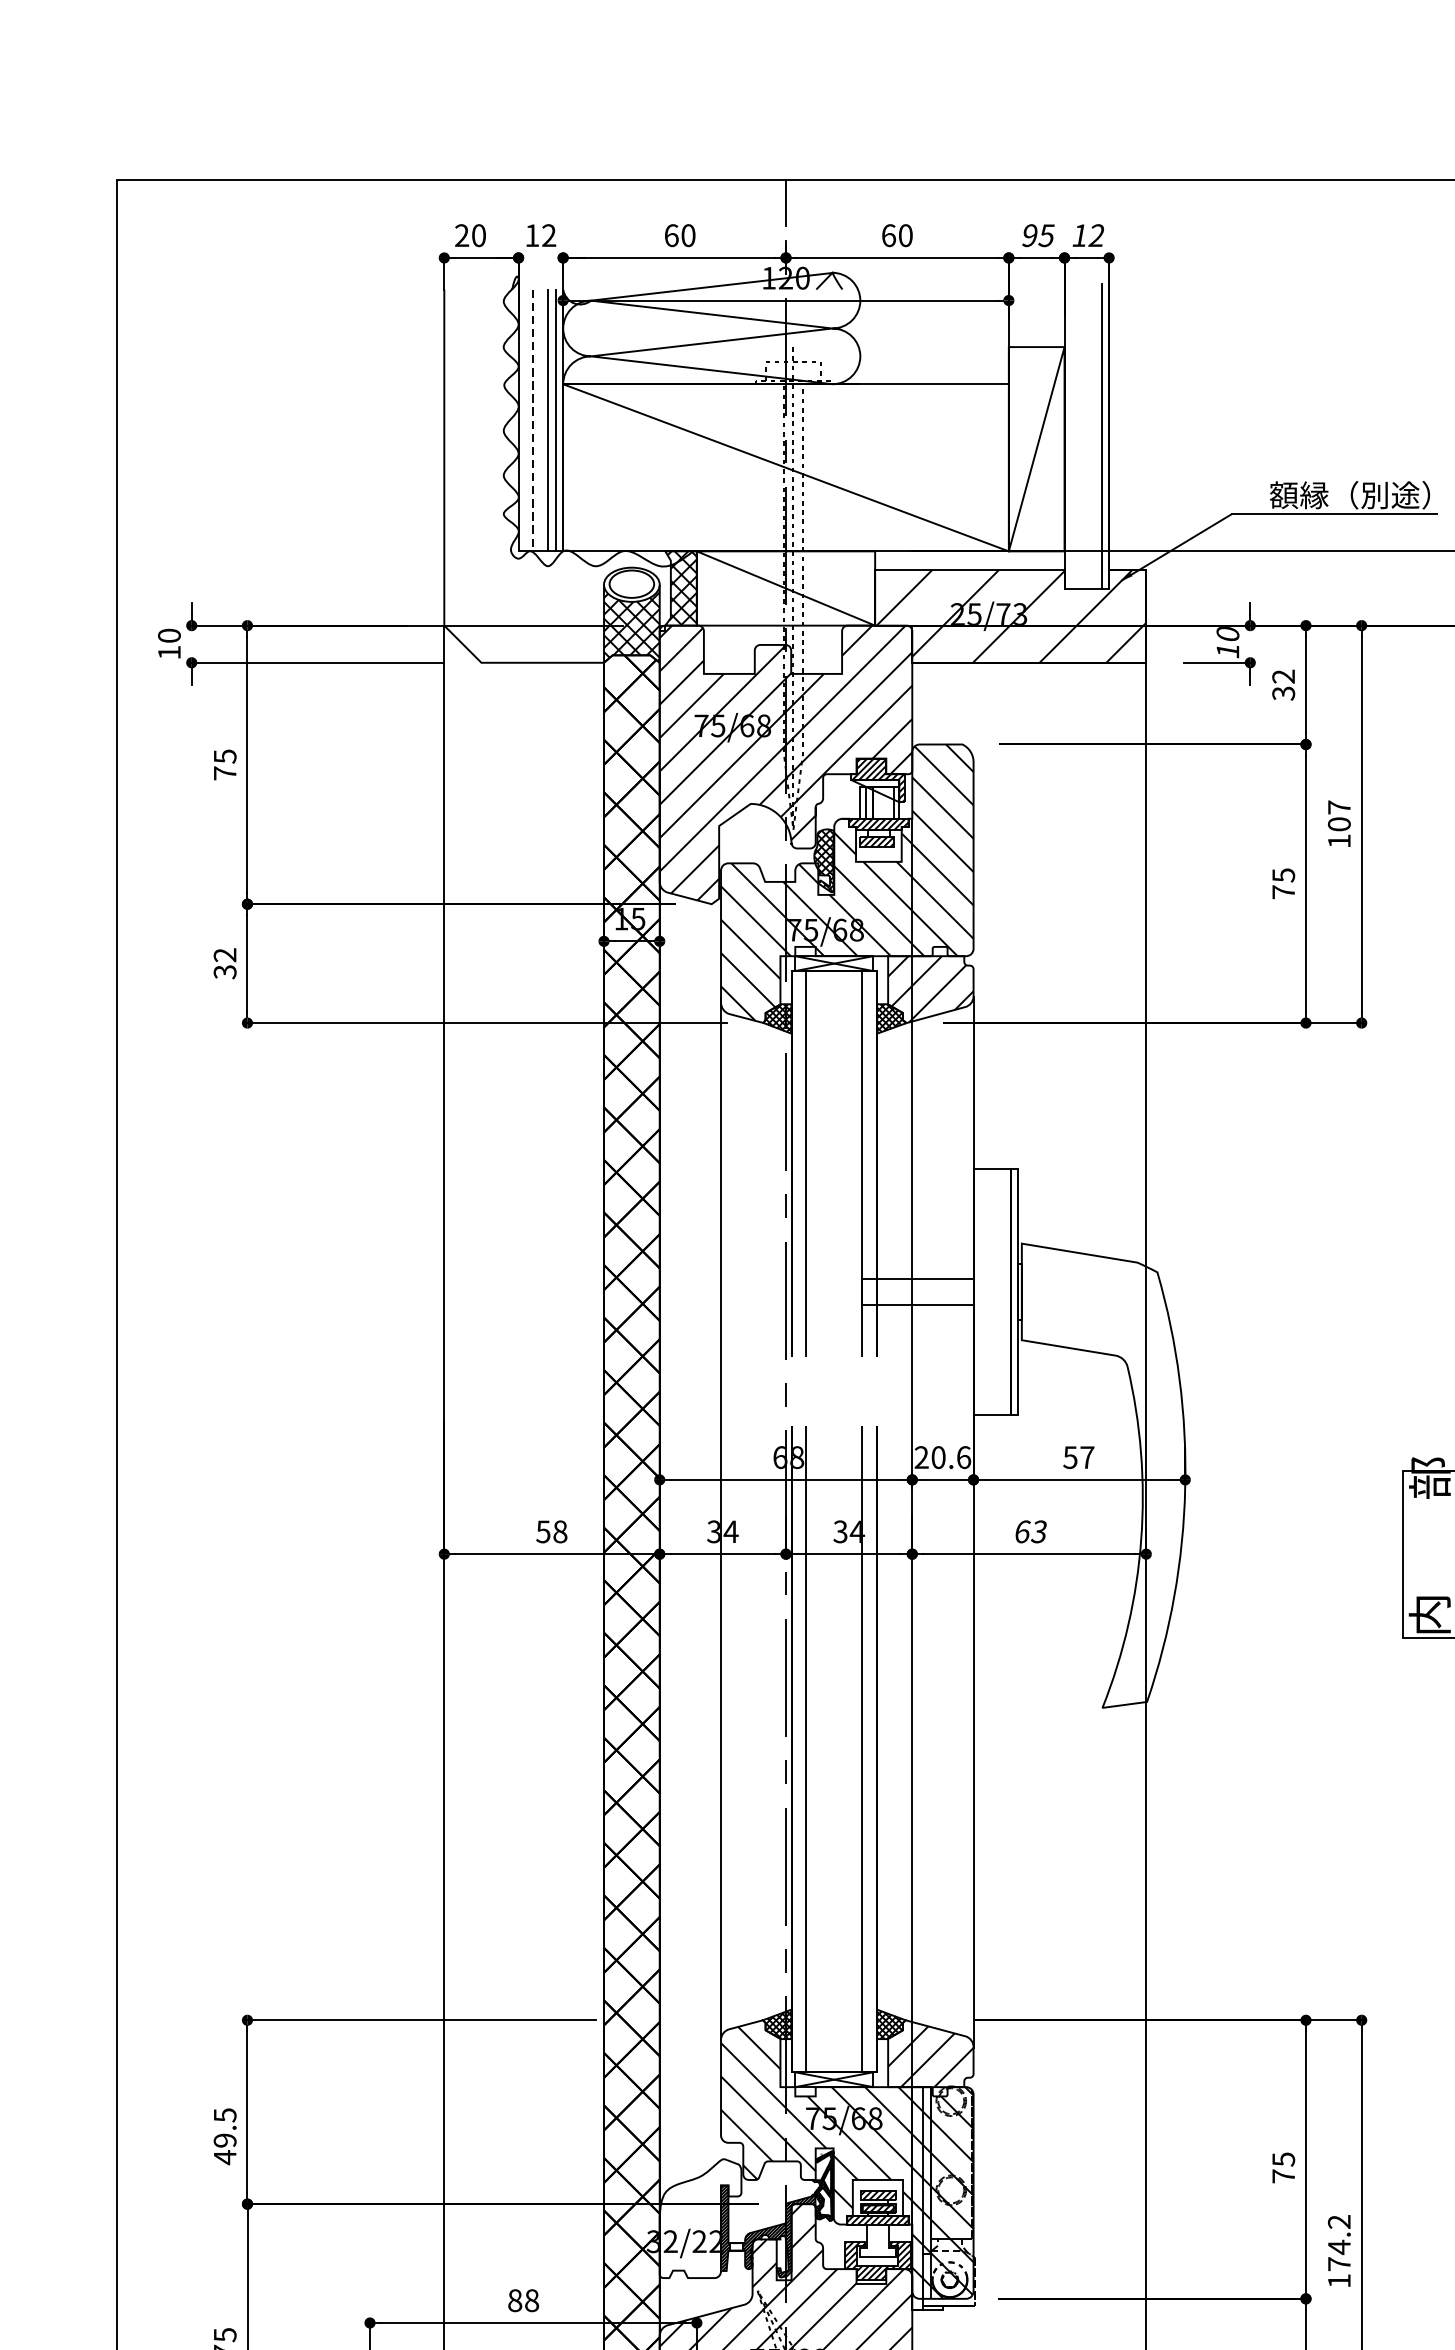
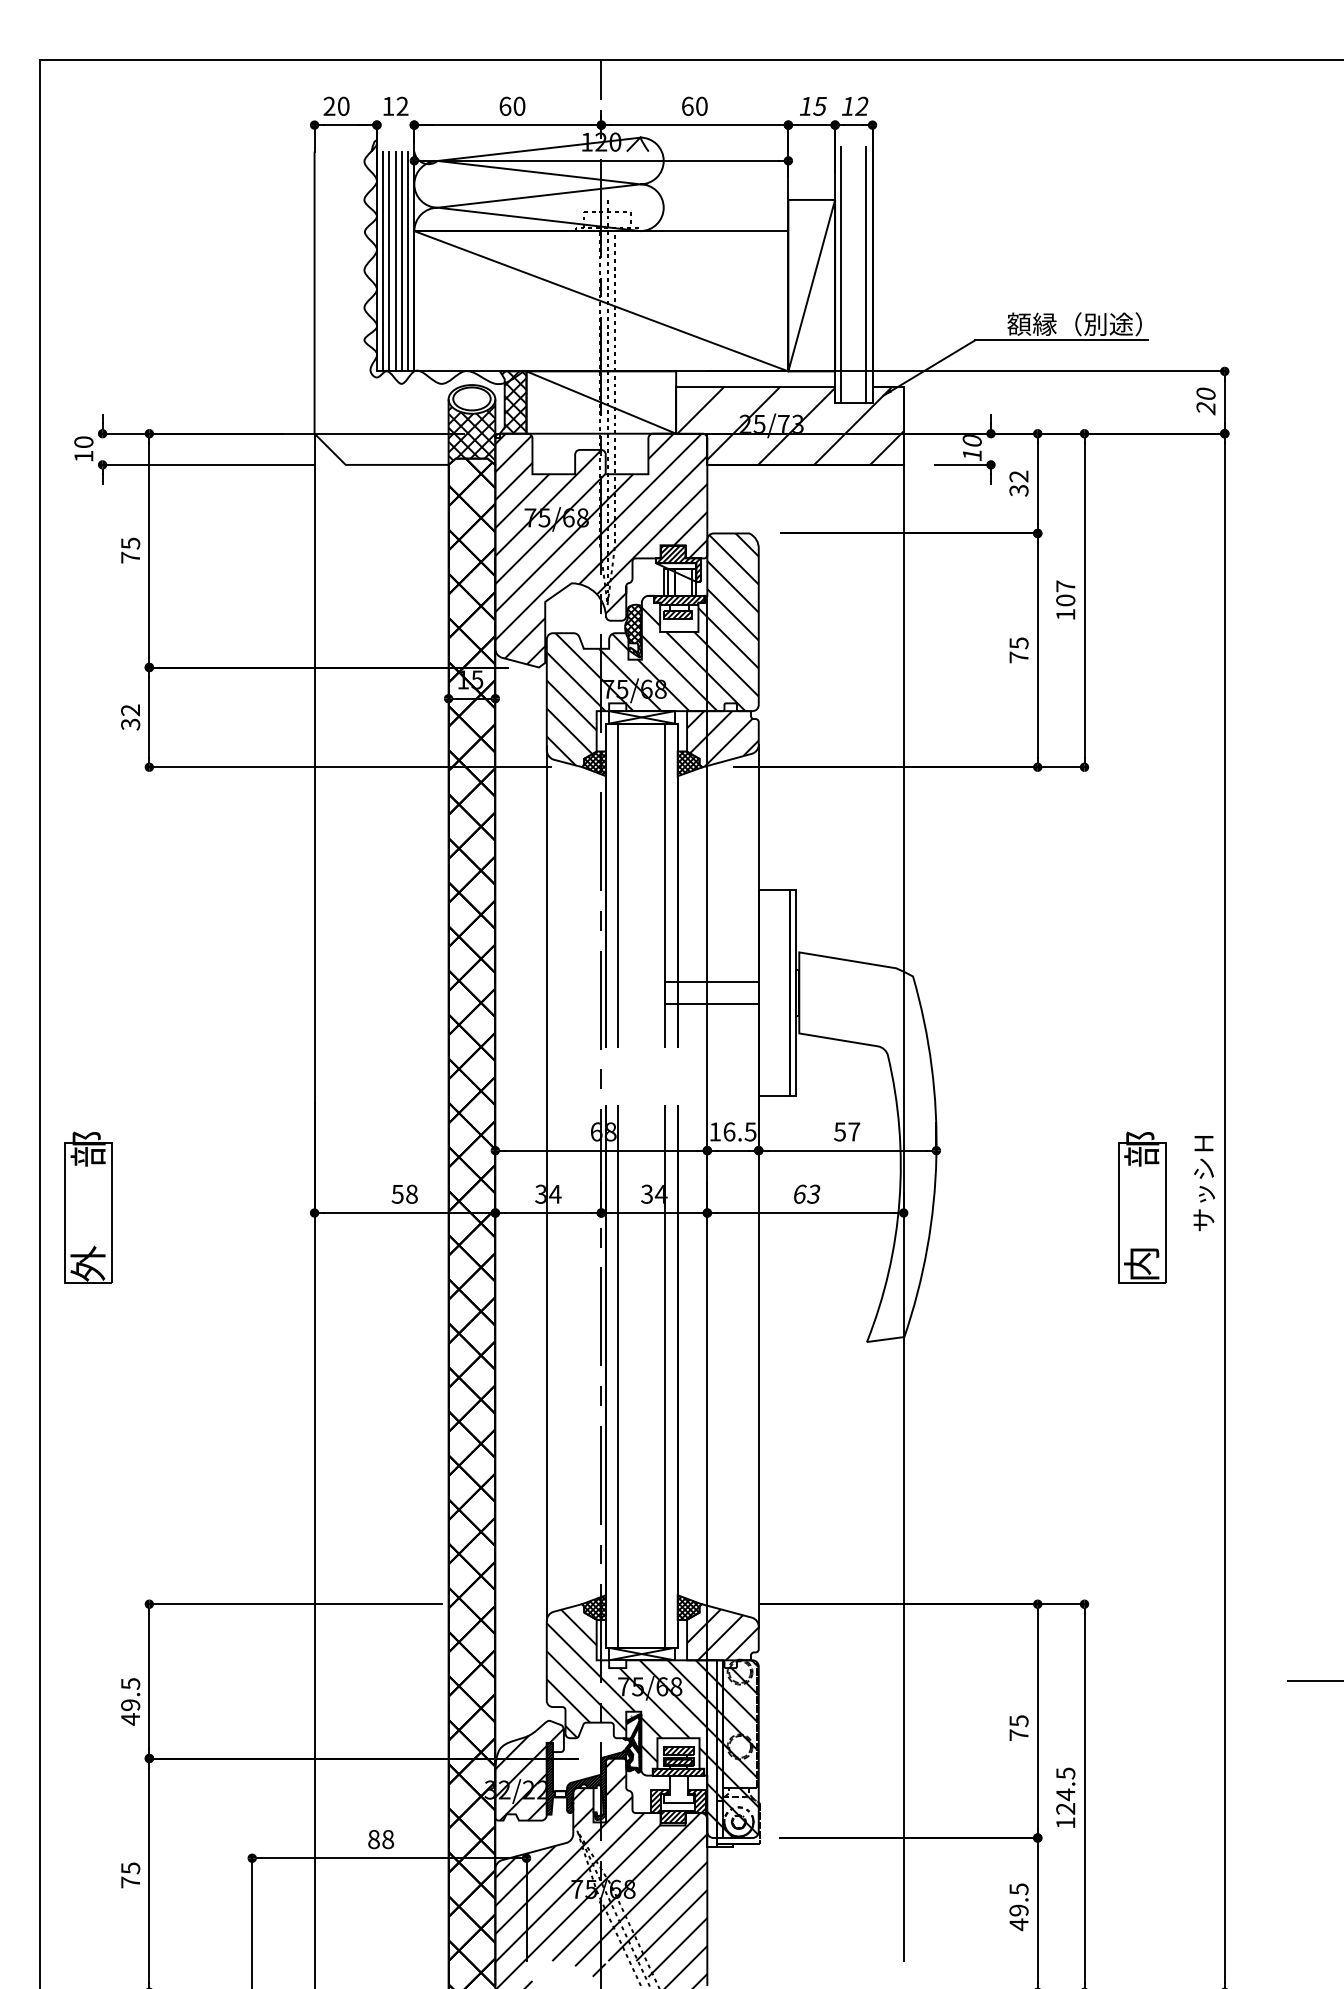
text: (1029, 234) -> (805, 105), 95 -> 15
line: (526, 420) -> (383, 261), added
line: (533, 420) -> (389, 261), dashed -> solid
line: (540, 420) -> (395, 261), added
line: (1072, 435) -> (841, 274), added
text: (942, 1457) -> (732, 1131), 20.6 -> 16.5
part: (174, 1547) -> (88, 1207), added
hatch: (700, 2223) -> (529, 1774), added
text: (1339, 2242) -> (1065, 1790), 174.2 -> 124.5

